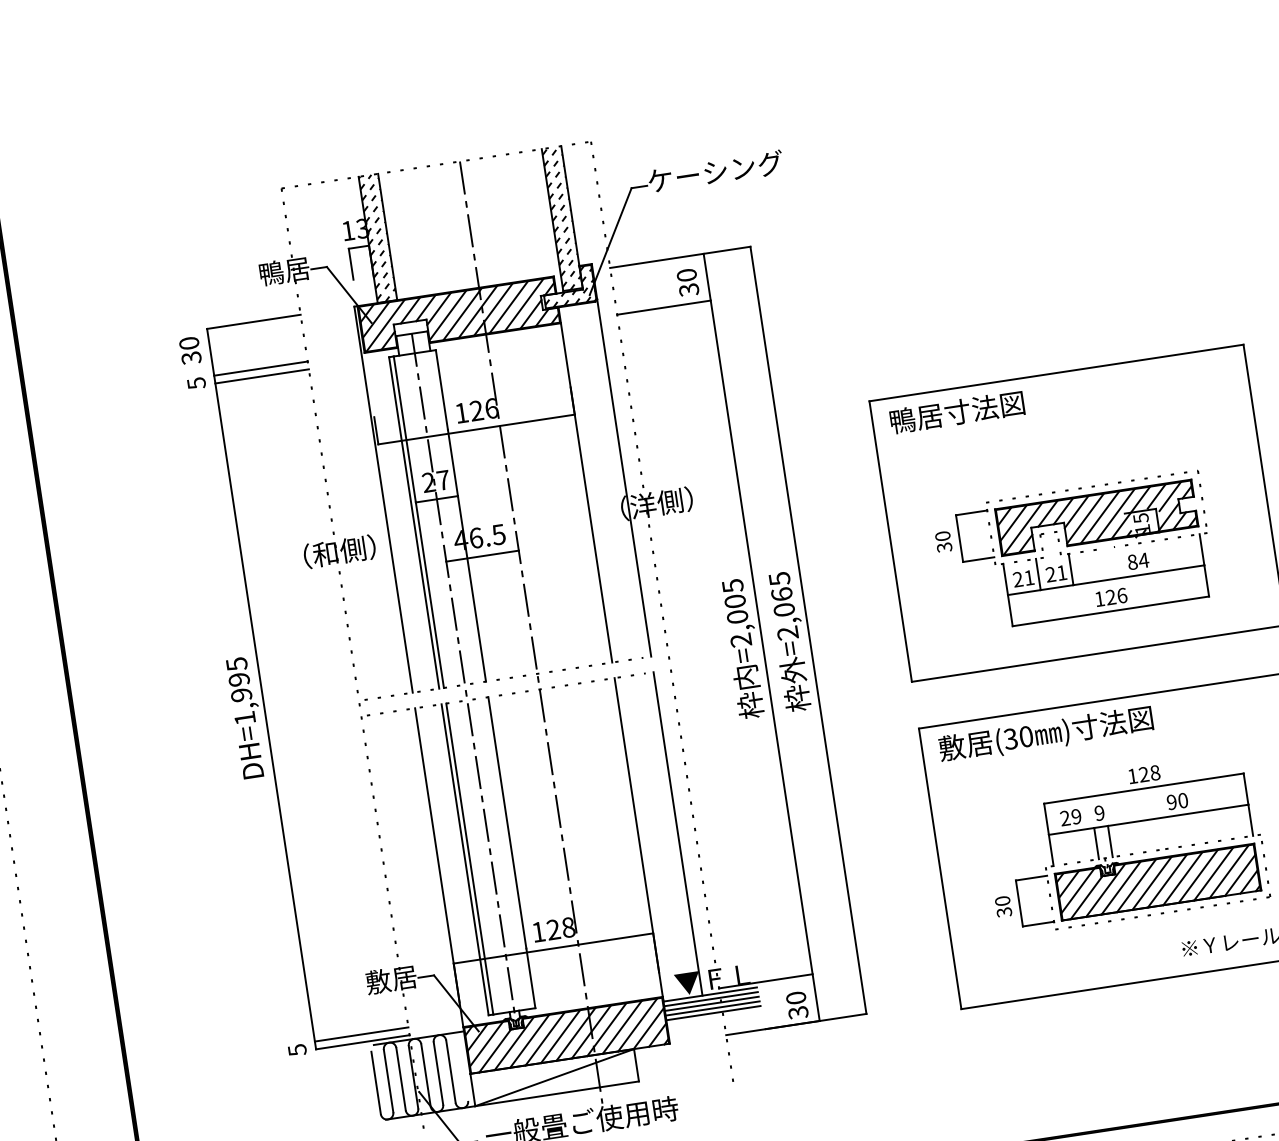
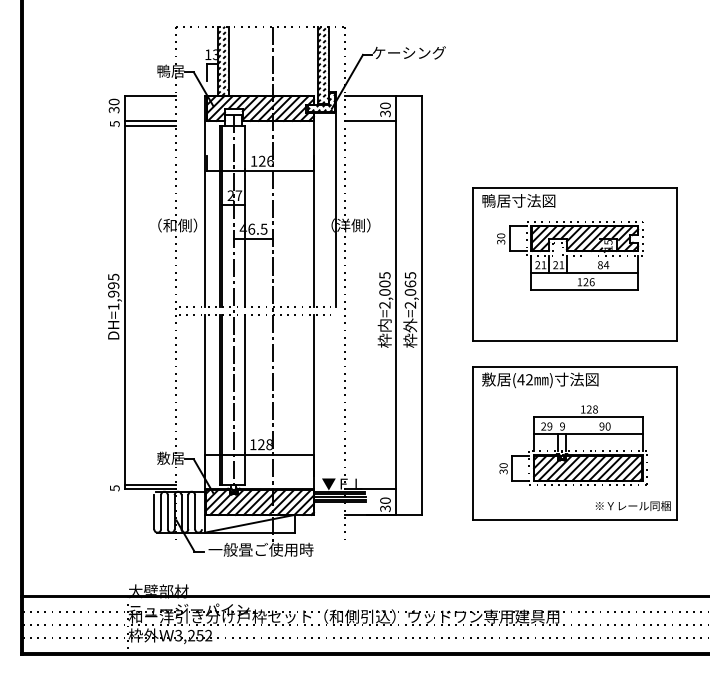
part: (1075, 552) -> (570, 255), moved
text: (1017, 737) -> (524, 379), (30 -> (42
line: (677, 833) -> (335, 403), removed

